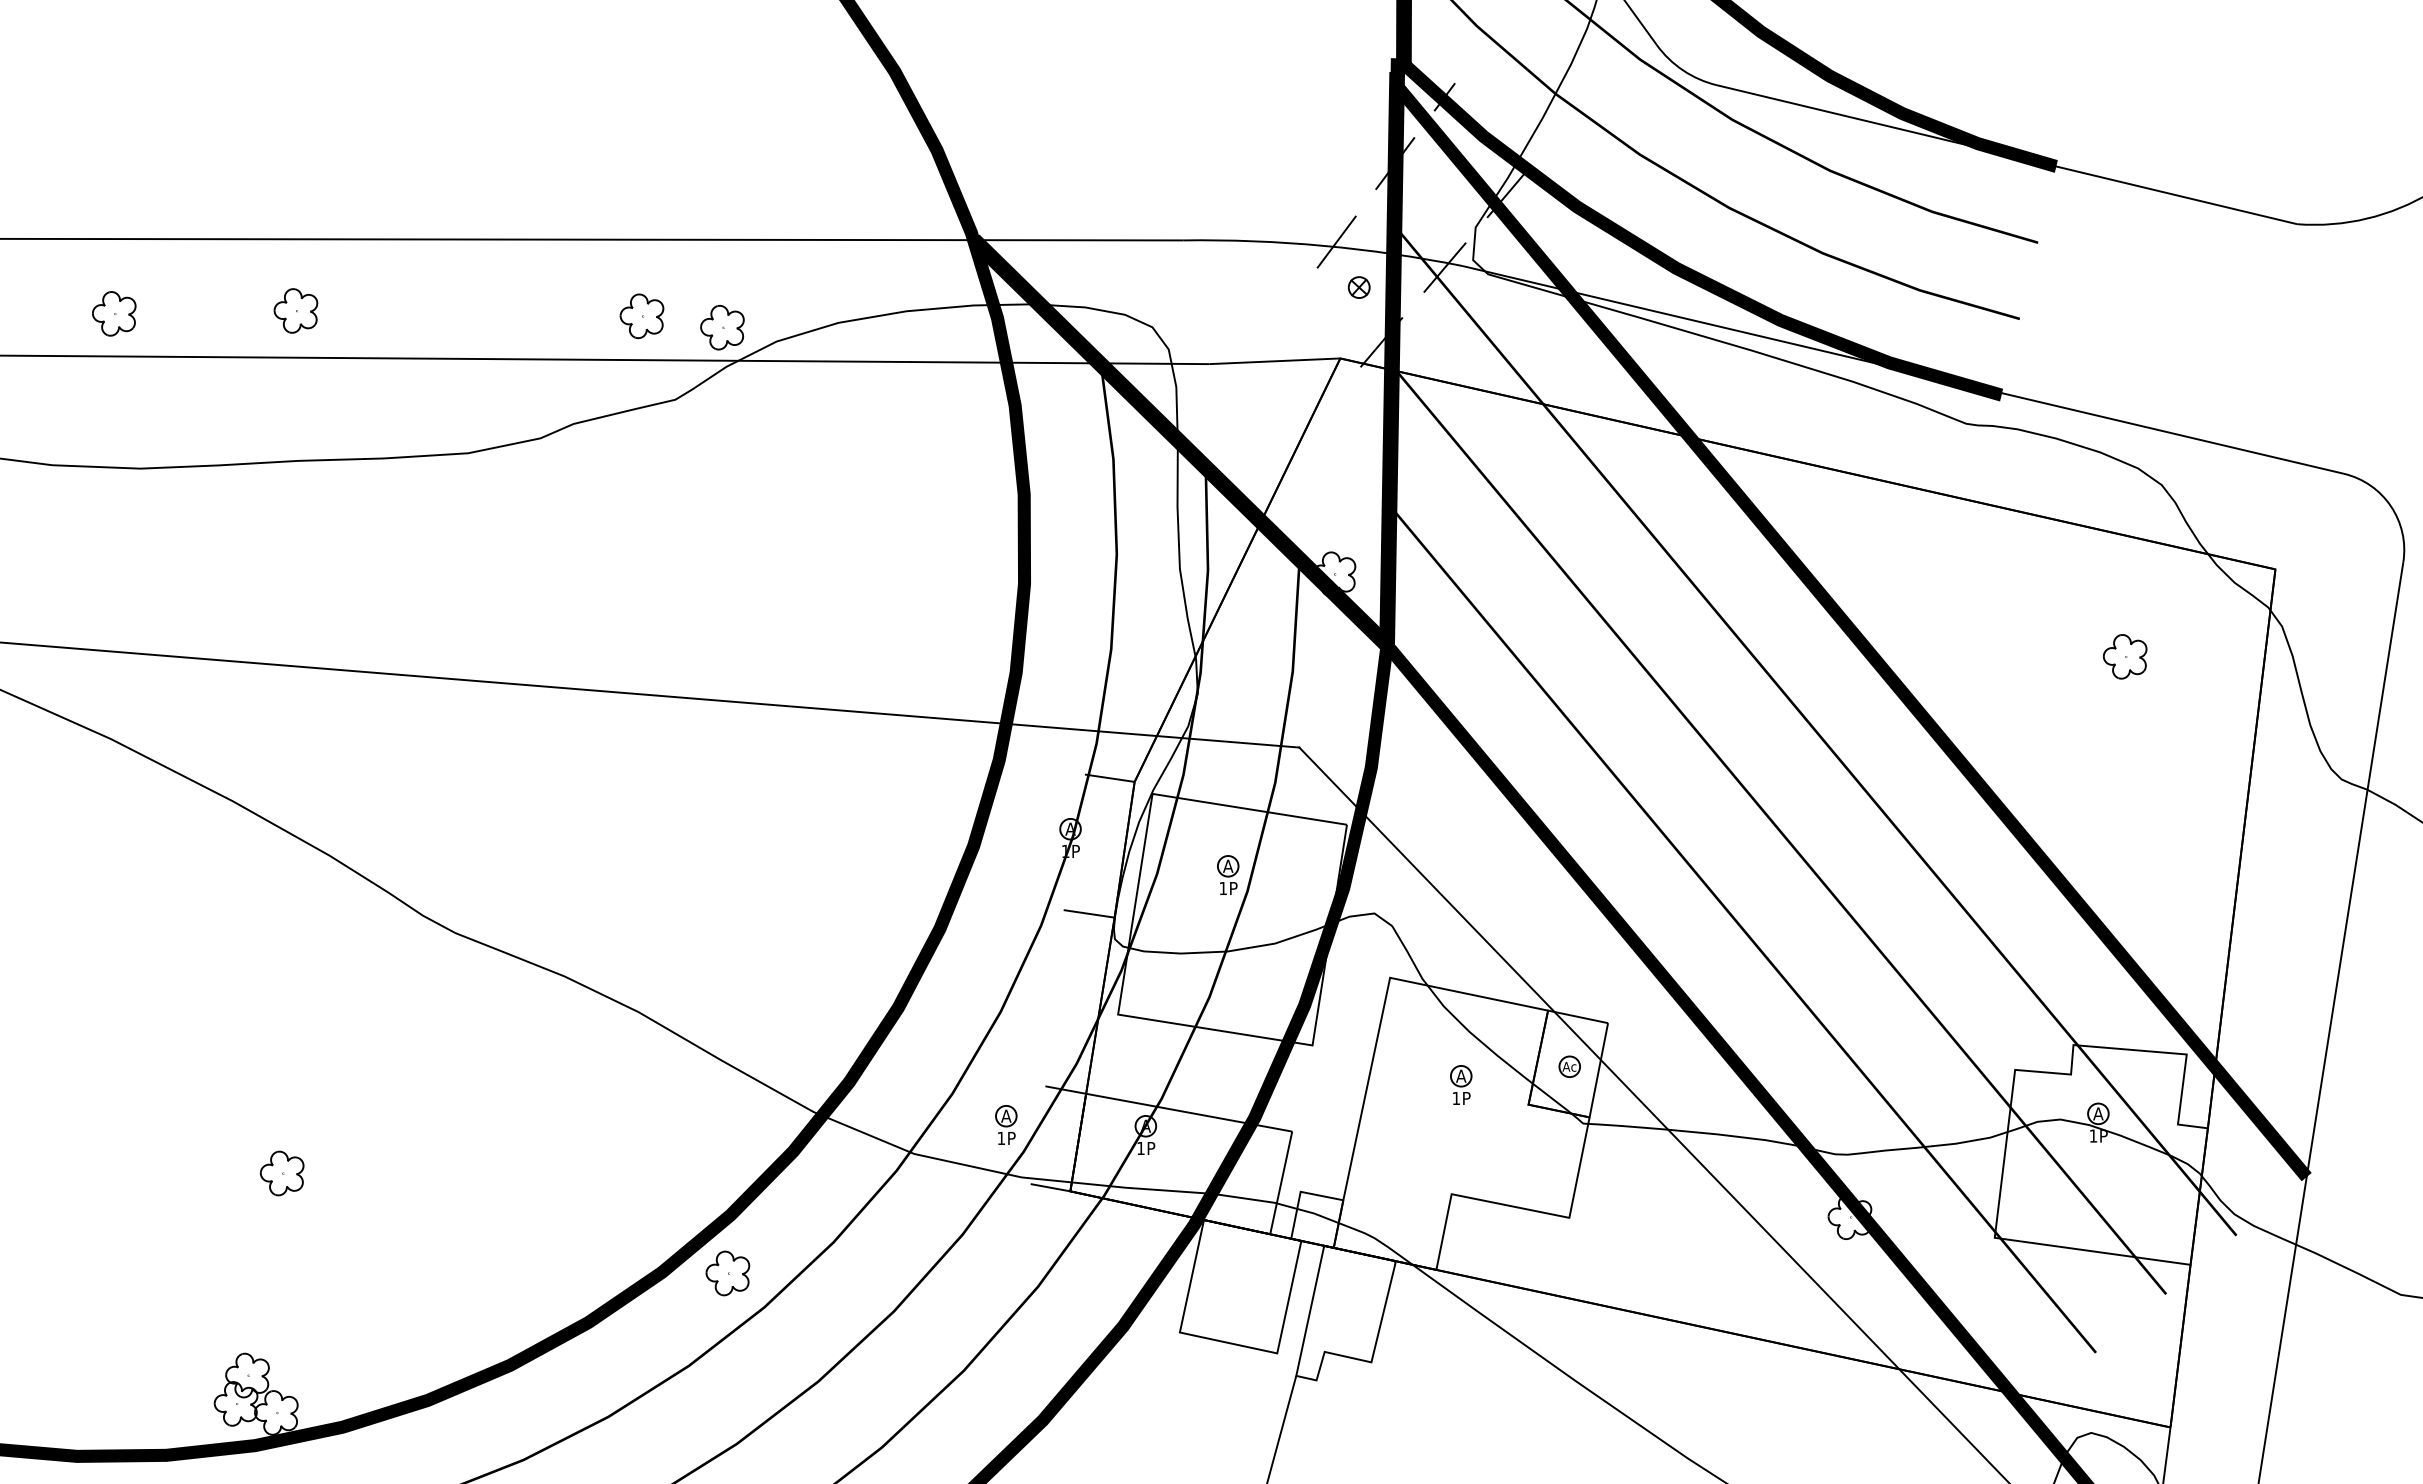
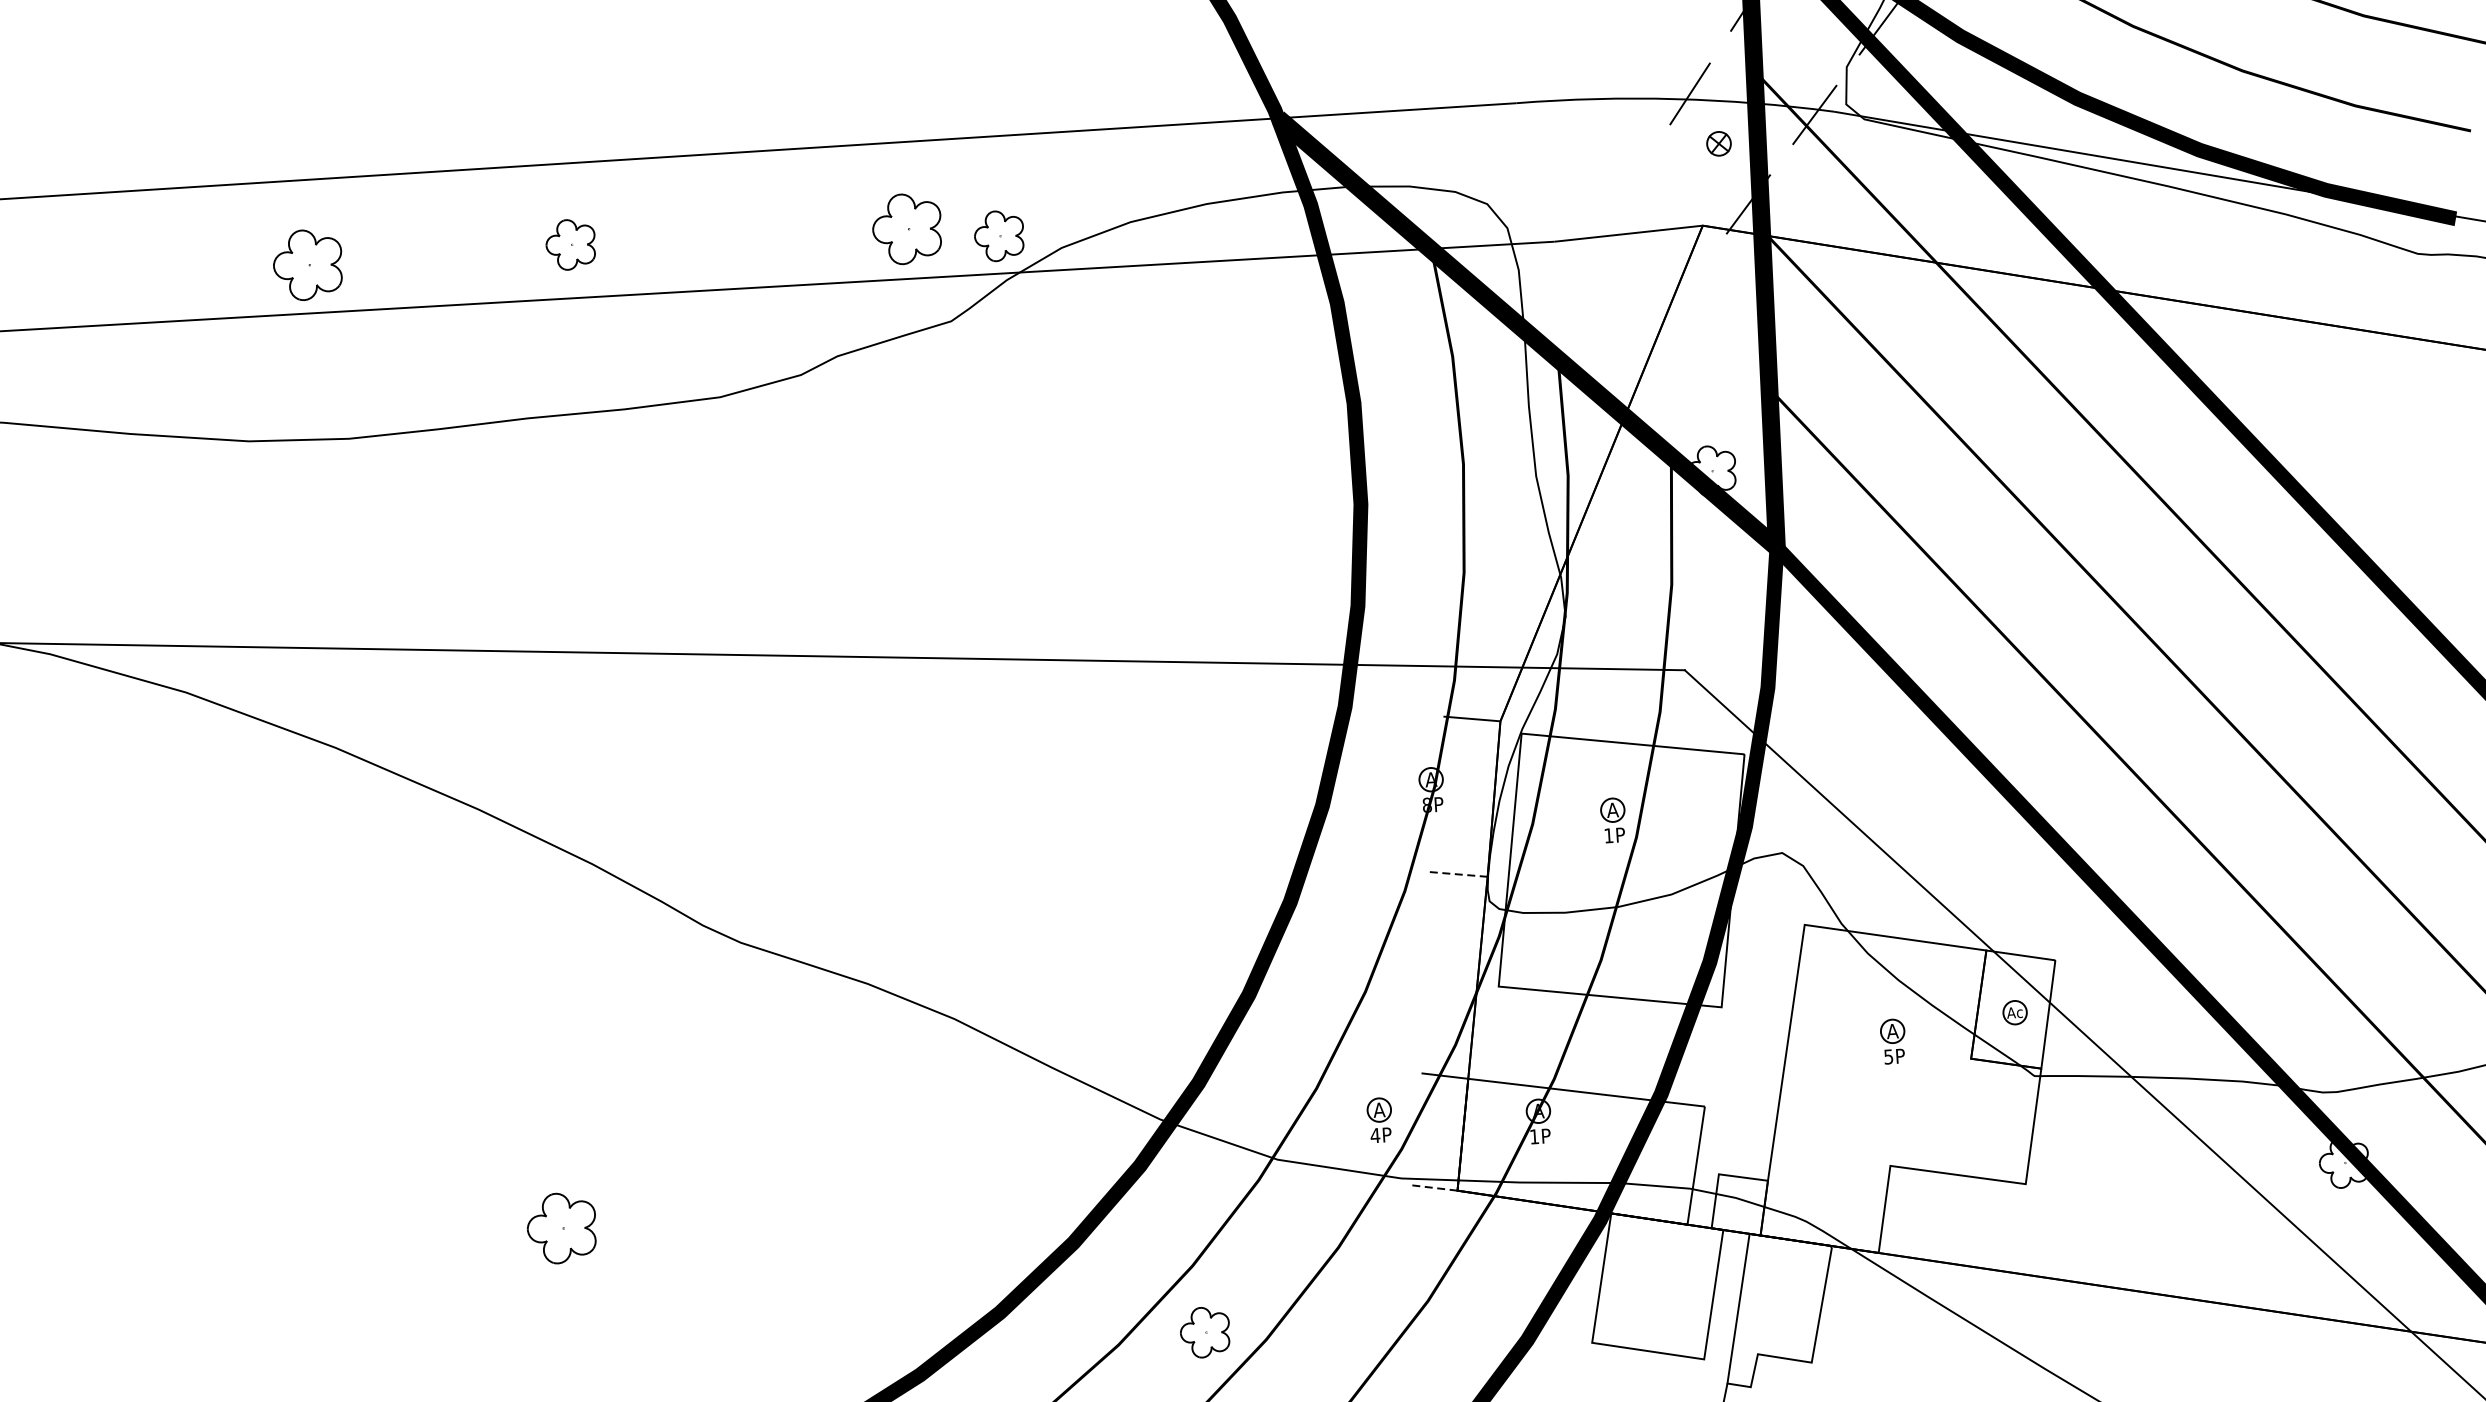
part: (295, 310) -> (570, 244), moved
part: (114, 313) -> (308, 264), size x1.4
part: (641, 316) -> (906, 229), size x1.4
text: (1065, 850) -> (1426, 804), 1P -> 8P
line: (1089, 913) -> (1458, 873), solid -> dashed
text: (1456, 1098) -> (1888, 1056), 1P -> 5P
text: (1001, 1137) -> (1375, 1134), 1P -> 4P
part: (281, 1173) -> (560, 1228), size x1.4
line: (1050, 1187) -> (1434, 1187), solid -> dashed
part: (727, 1273) -> (1204, 1332), moved

